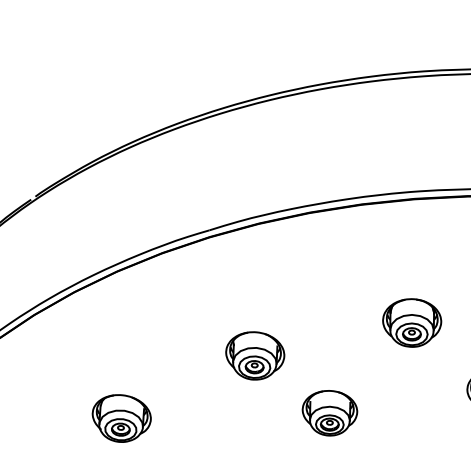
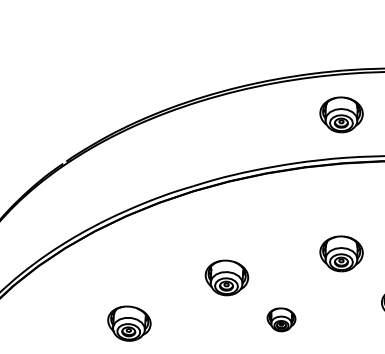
part: (412, 132) -> (341, 114), added
part: (329, 412) -> (281, 319), size x0.7

